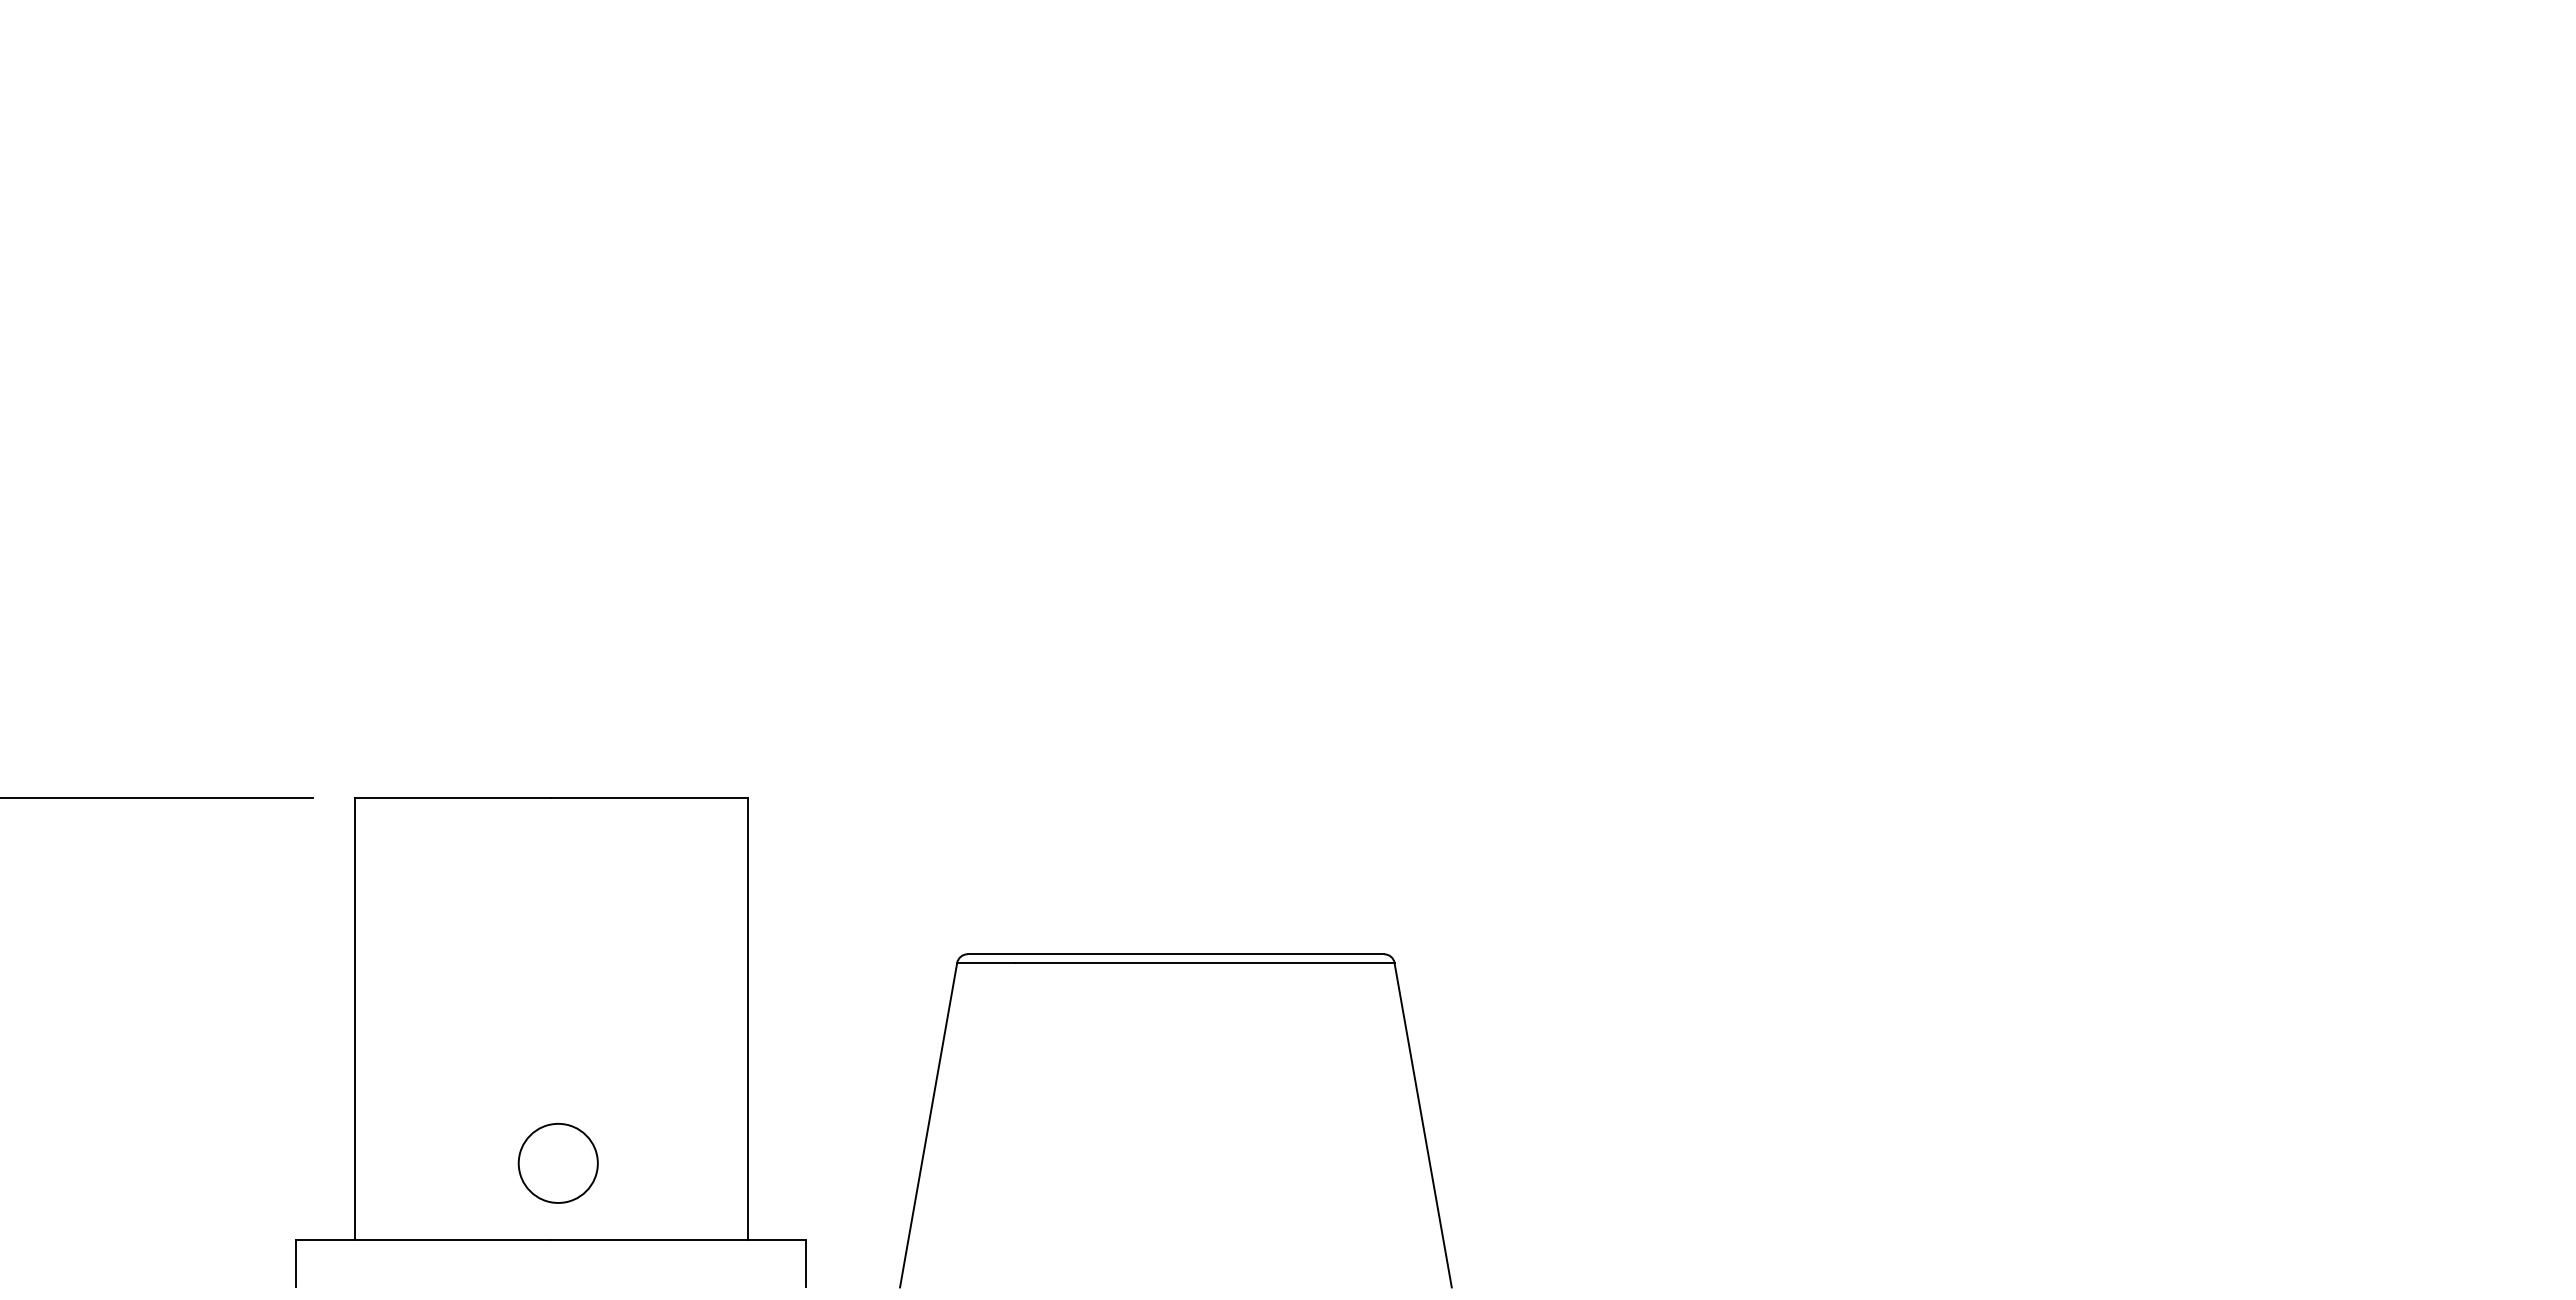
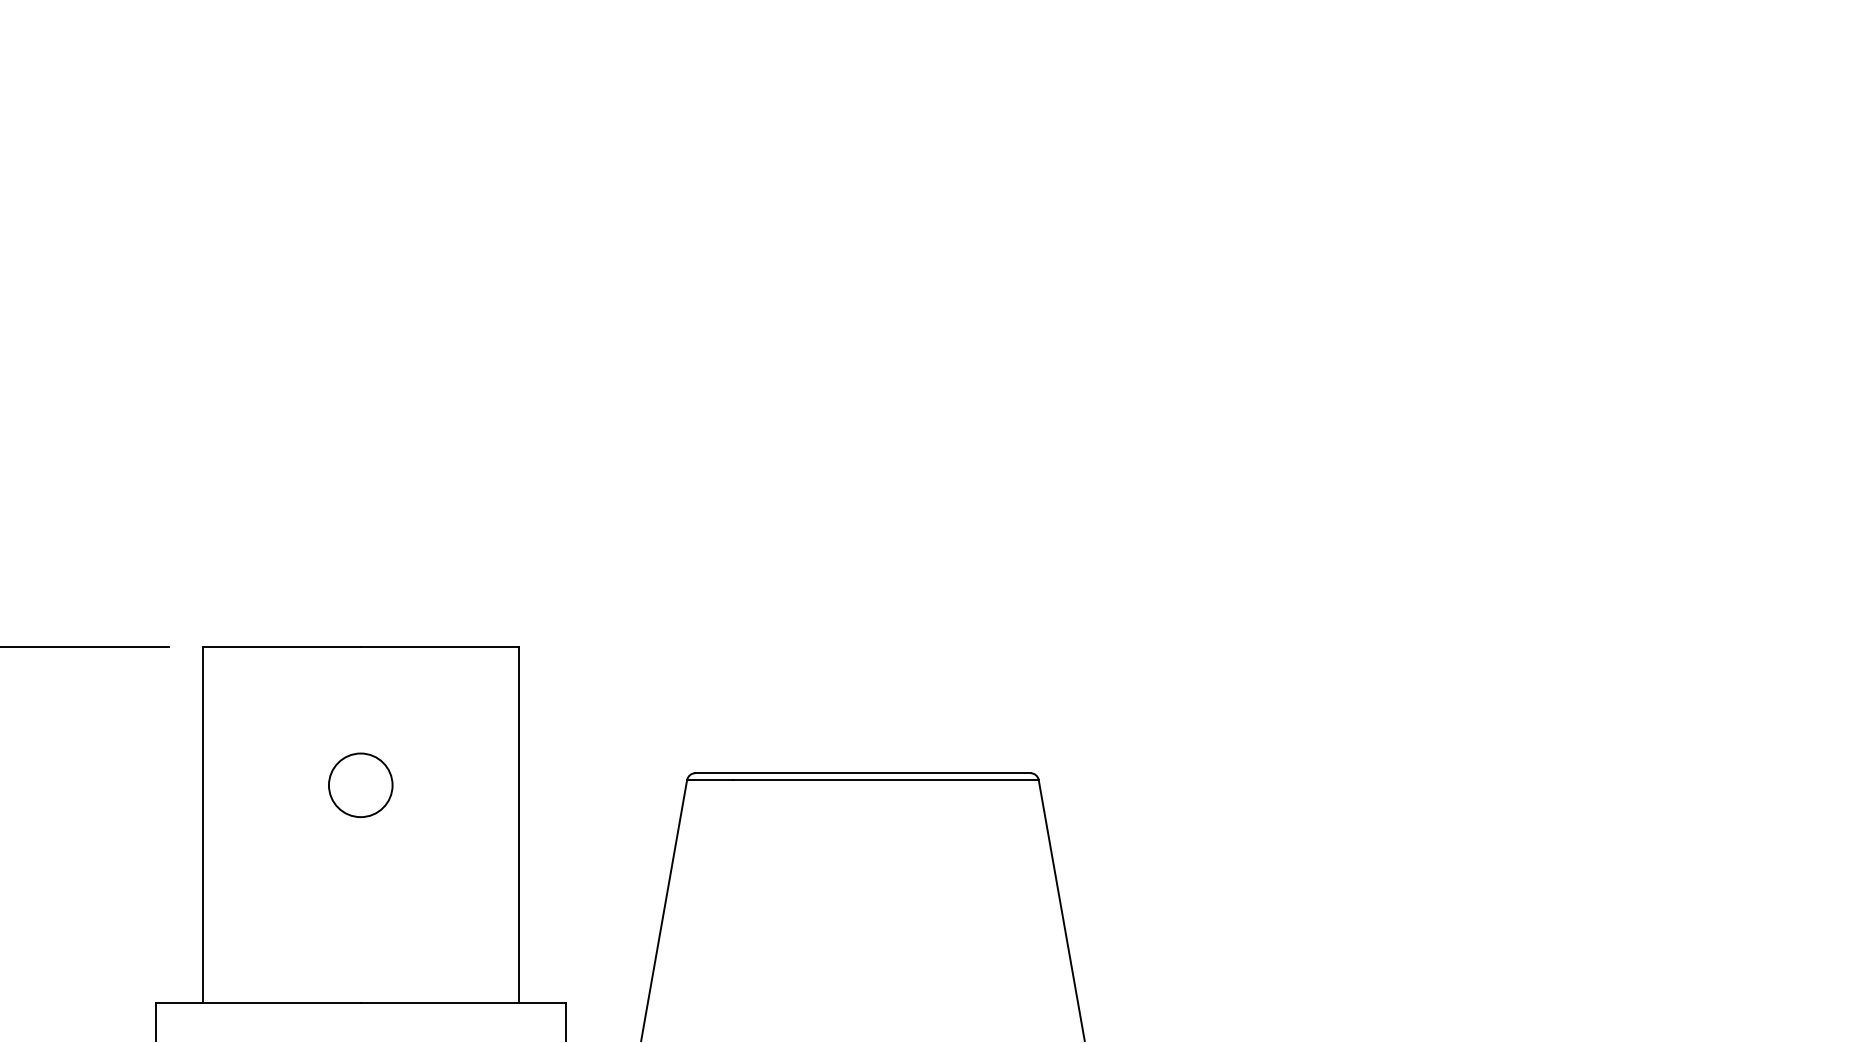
circle: (557, 1163) -> (360, 785), moved

